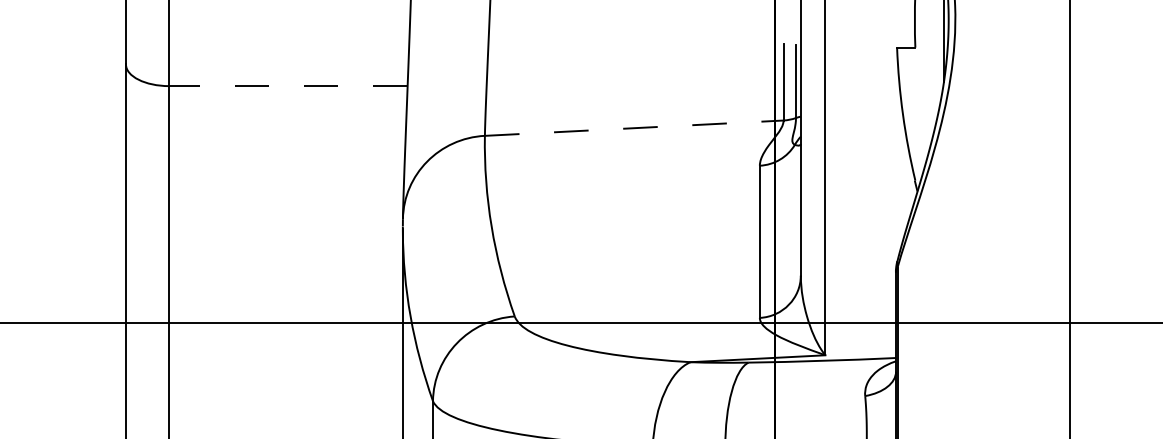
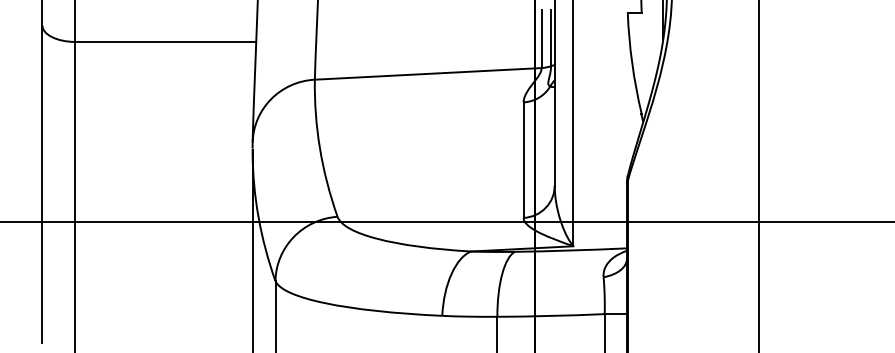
line: (288, 85) -> (165, 41), dashed -> solid
line: (634, 127) -> (428, 73), dashed -> solid

